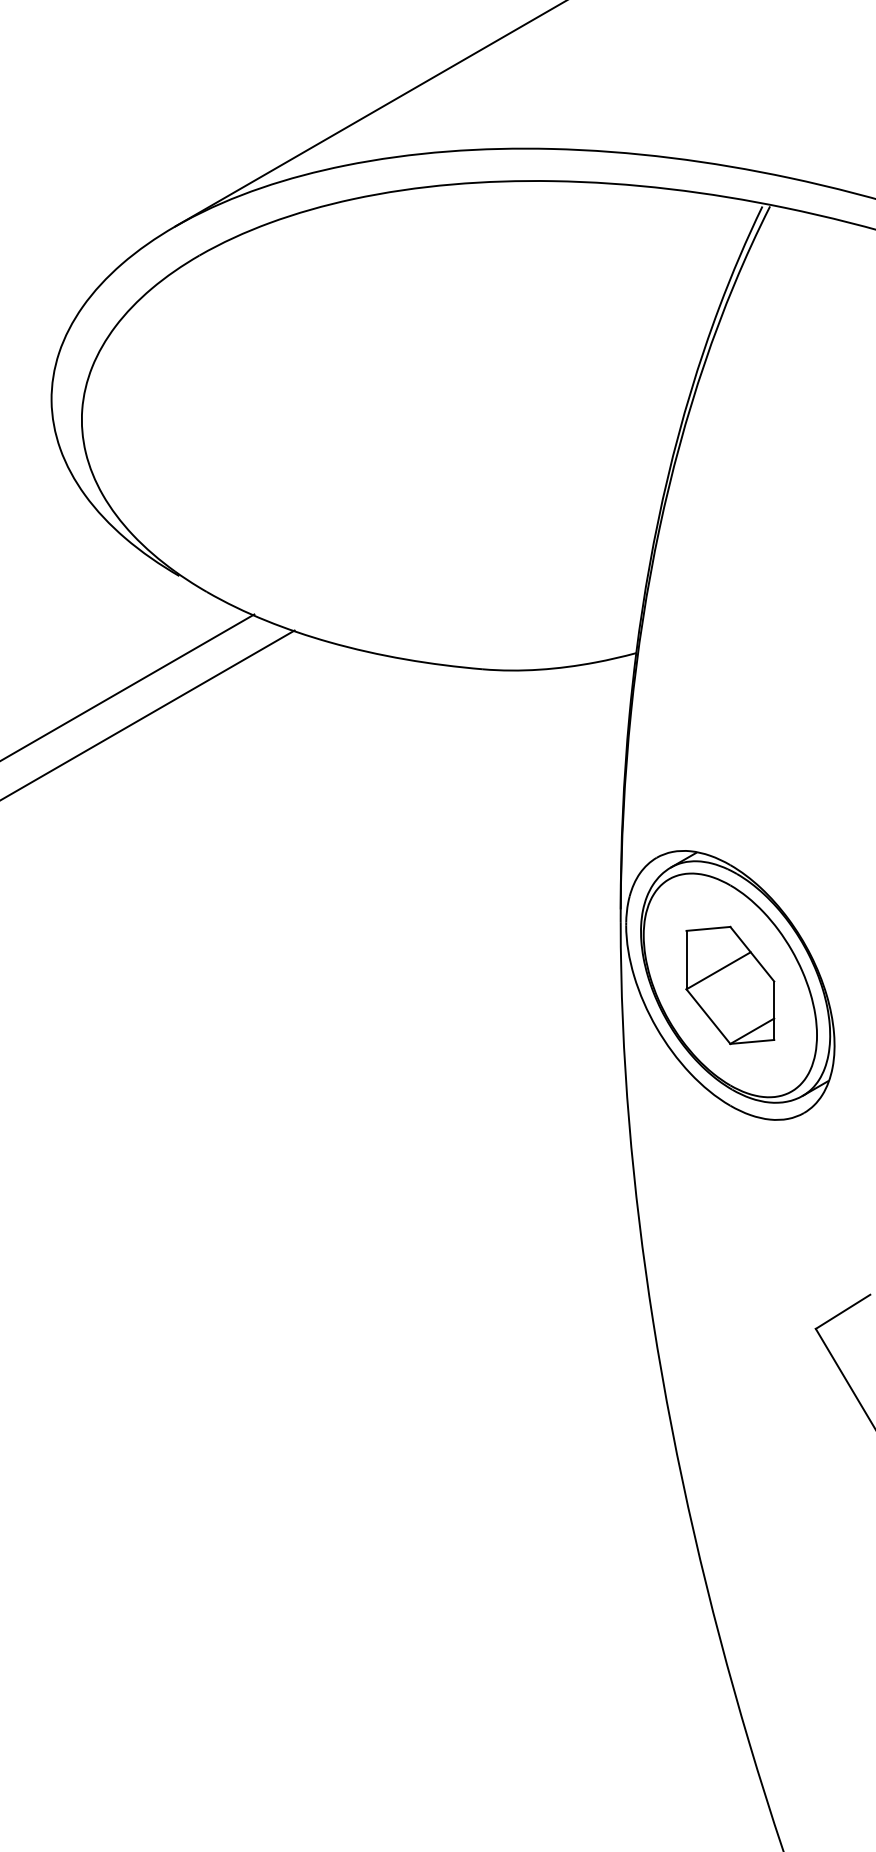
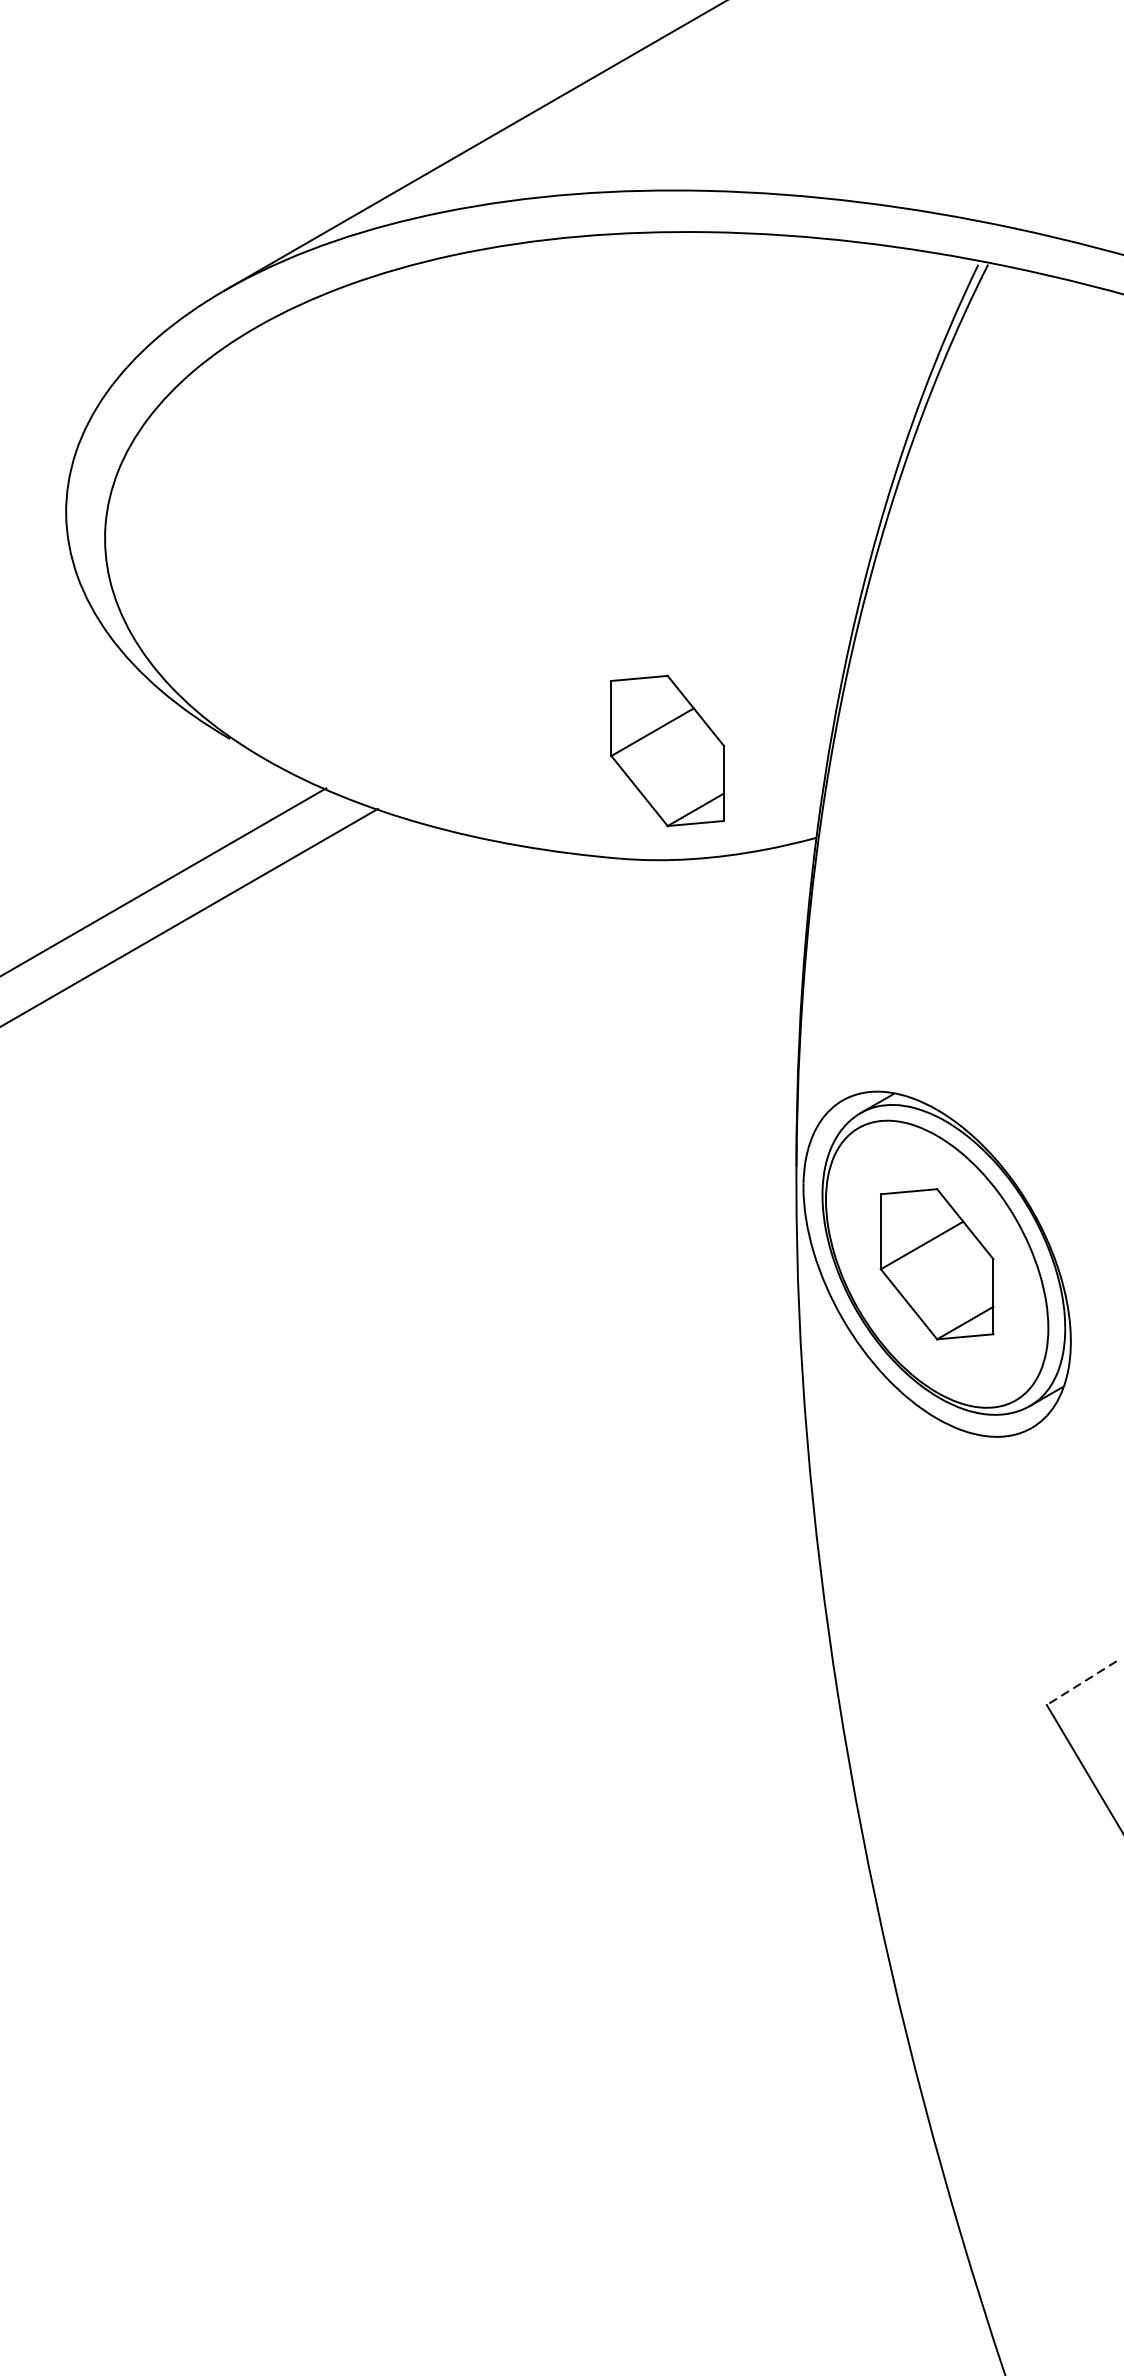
part: (520, 585) -> (667, 751), added
line: (842, 1312) -> (1081, 1683), solid -> dashed

